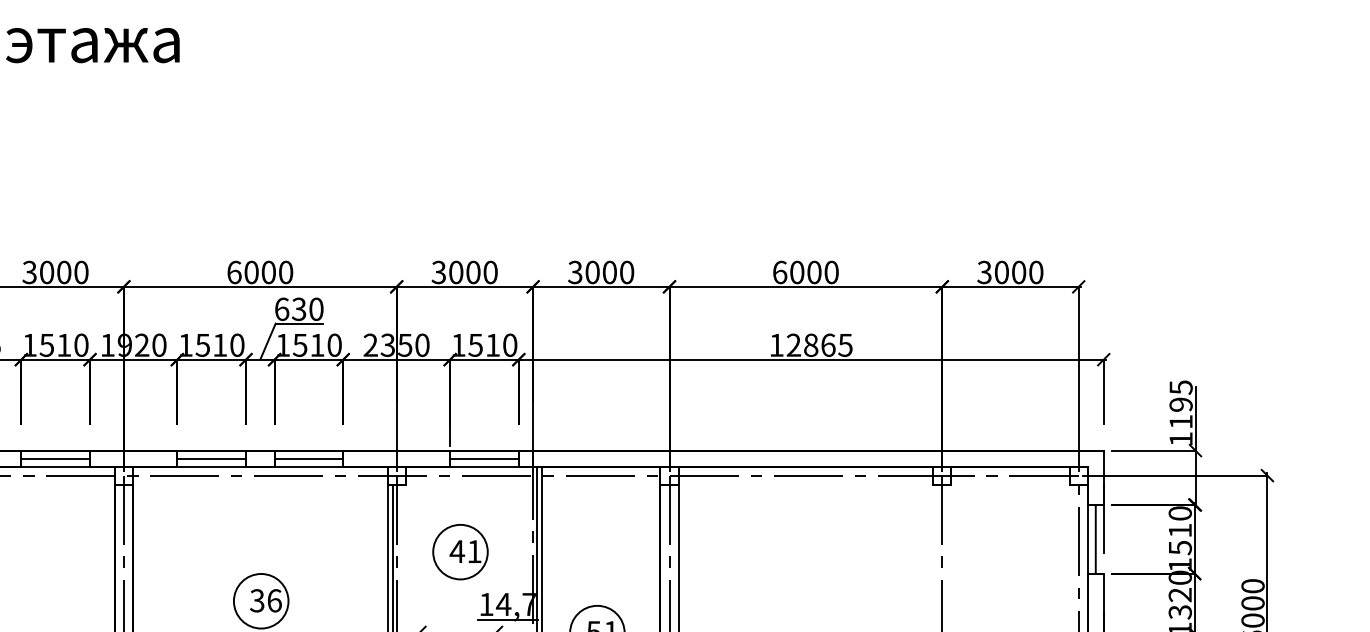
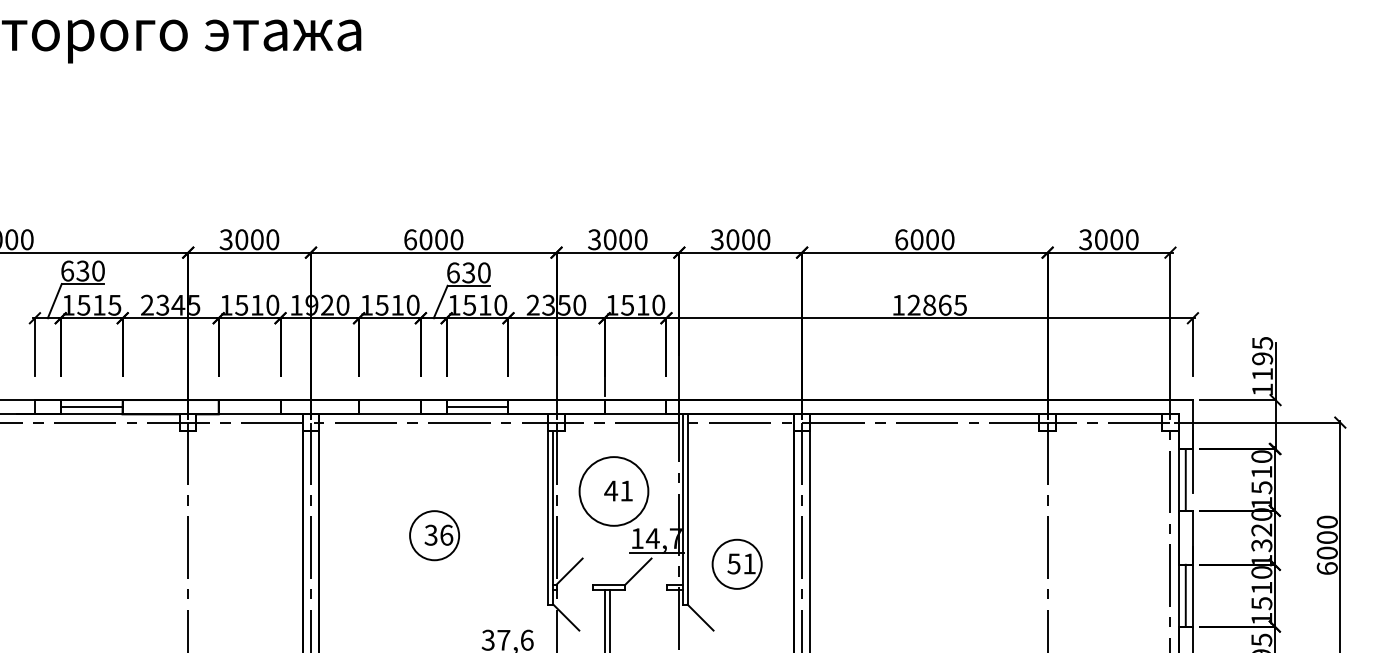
line: (55, 458) -> (249, 407), removed
line: (211, 458) -> (389, 407), removed
line: (484, 458) -> (635, 407), removed
circle: (459, 552) -> (613, 491), size x1.4

